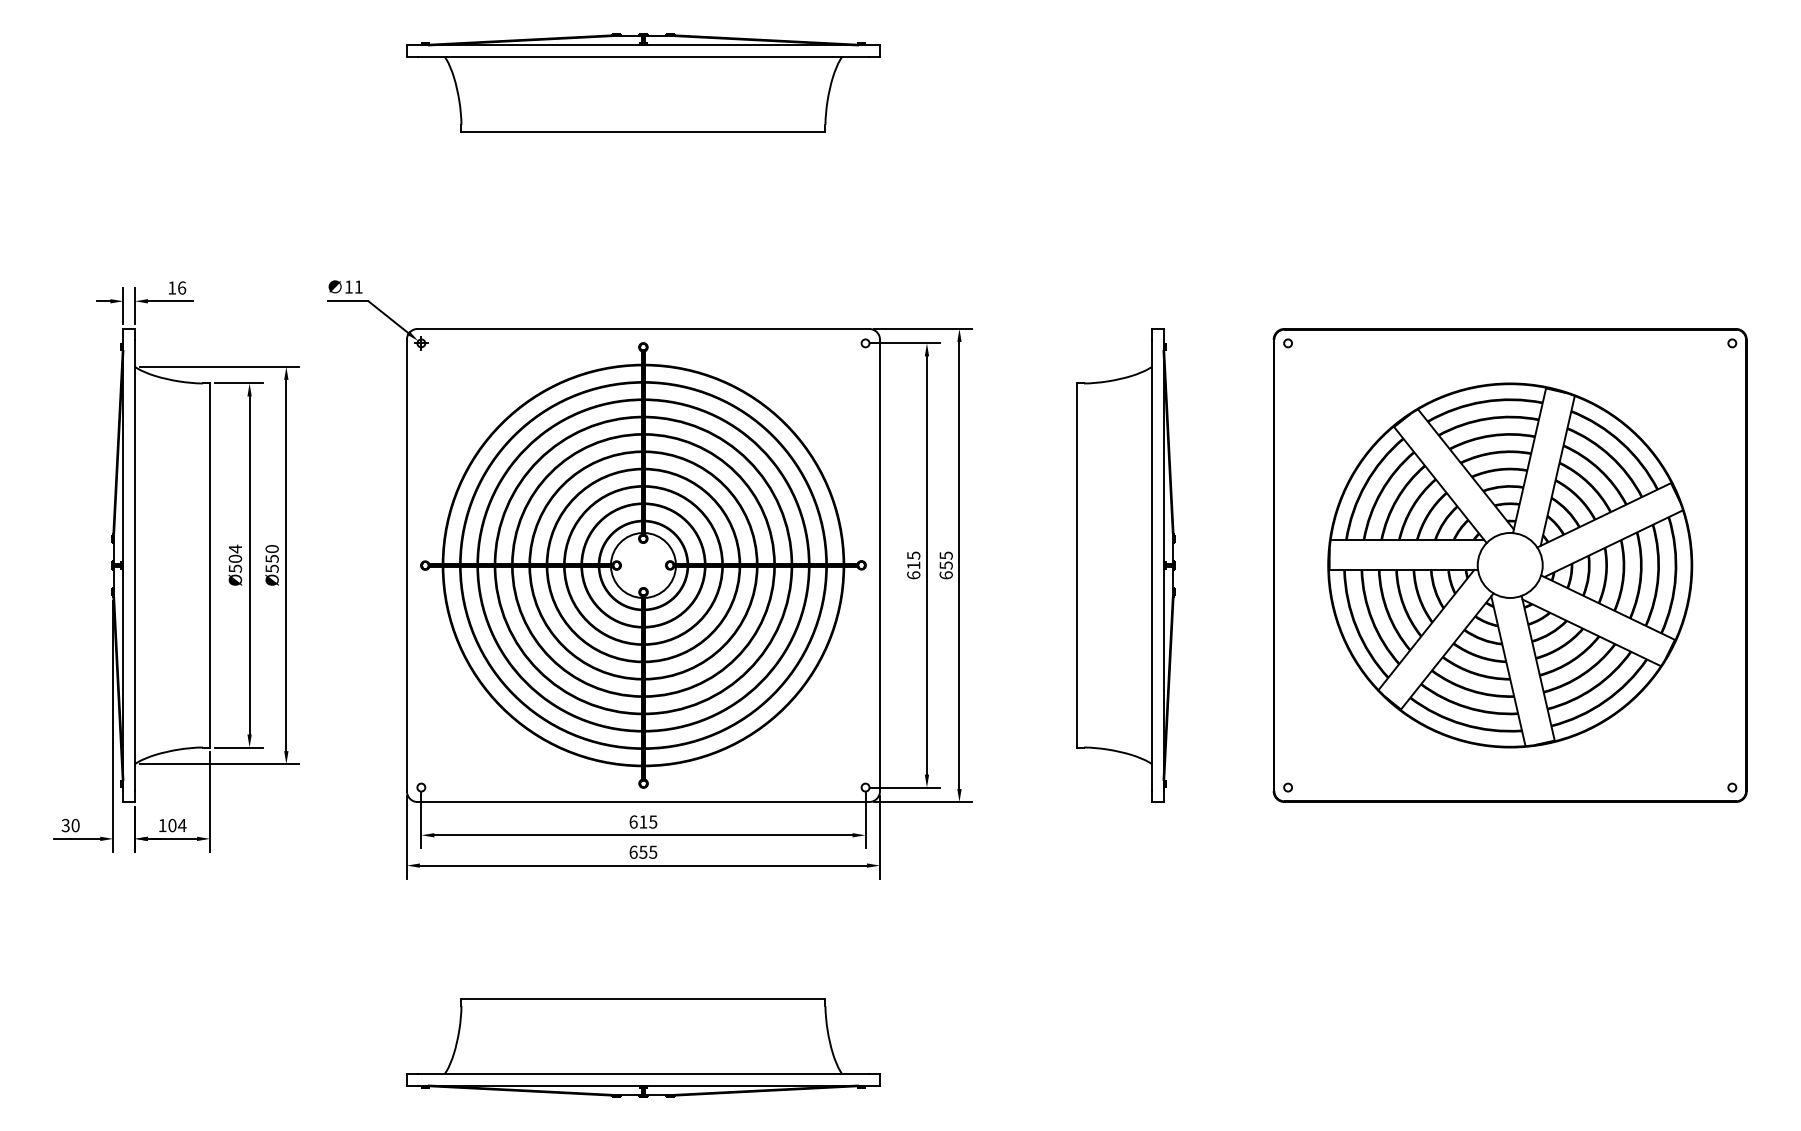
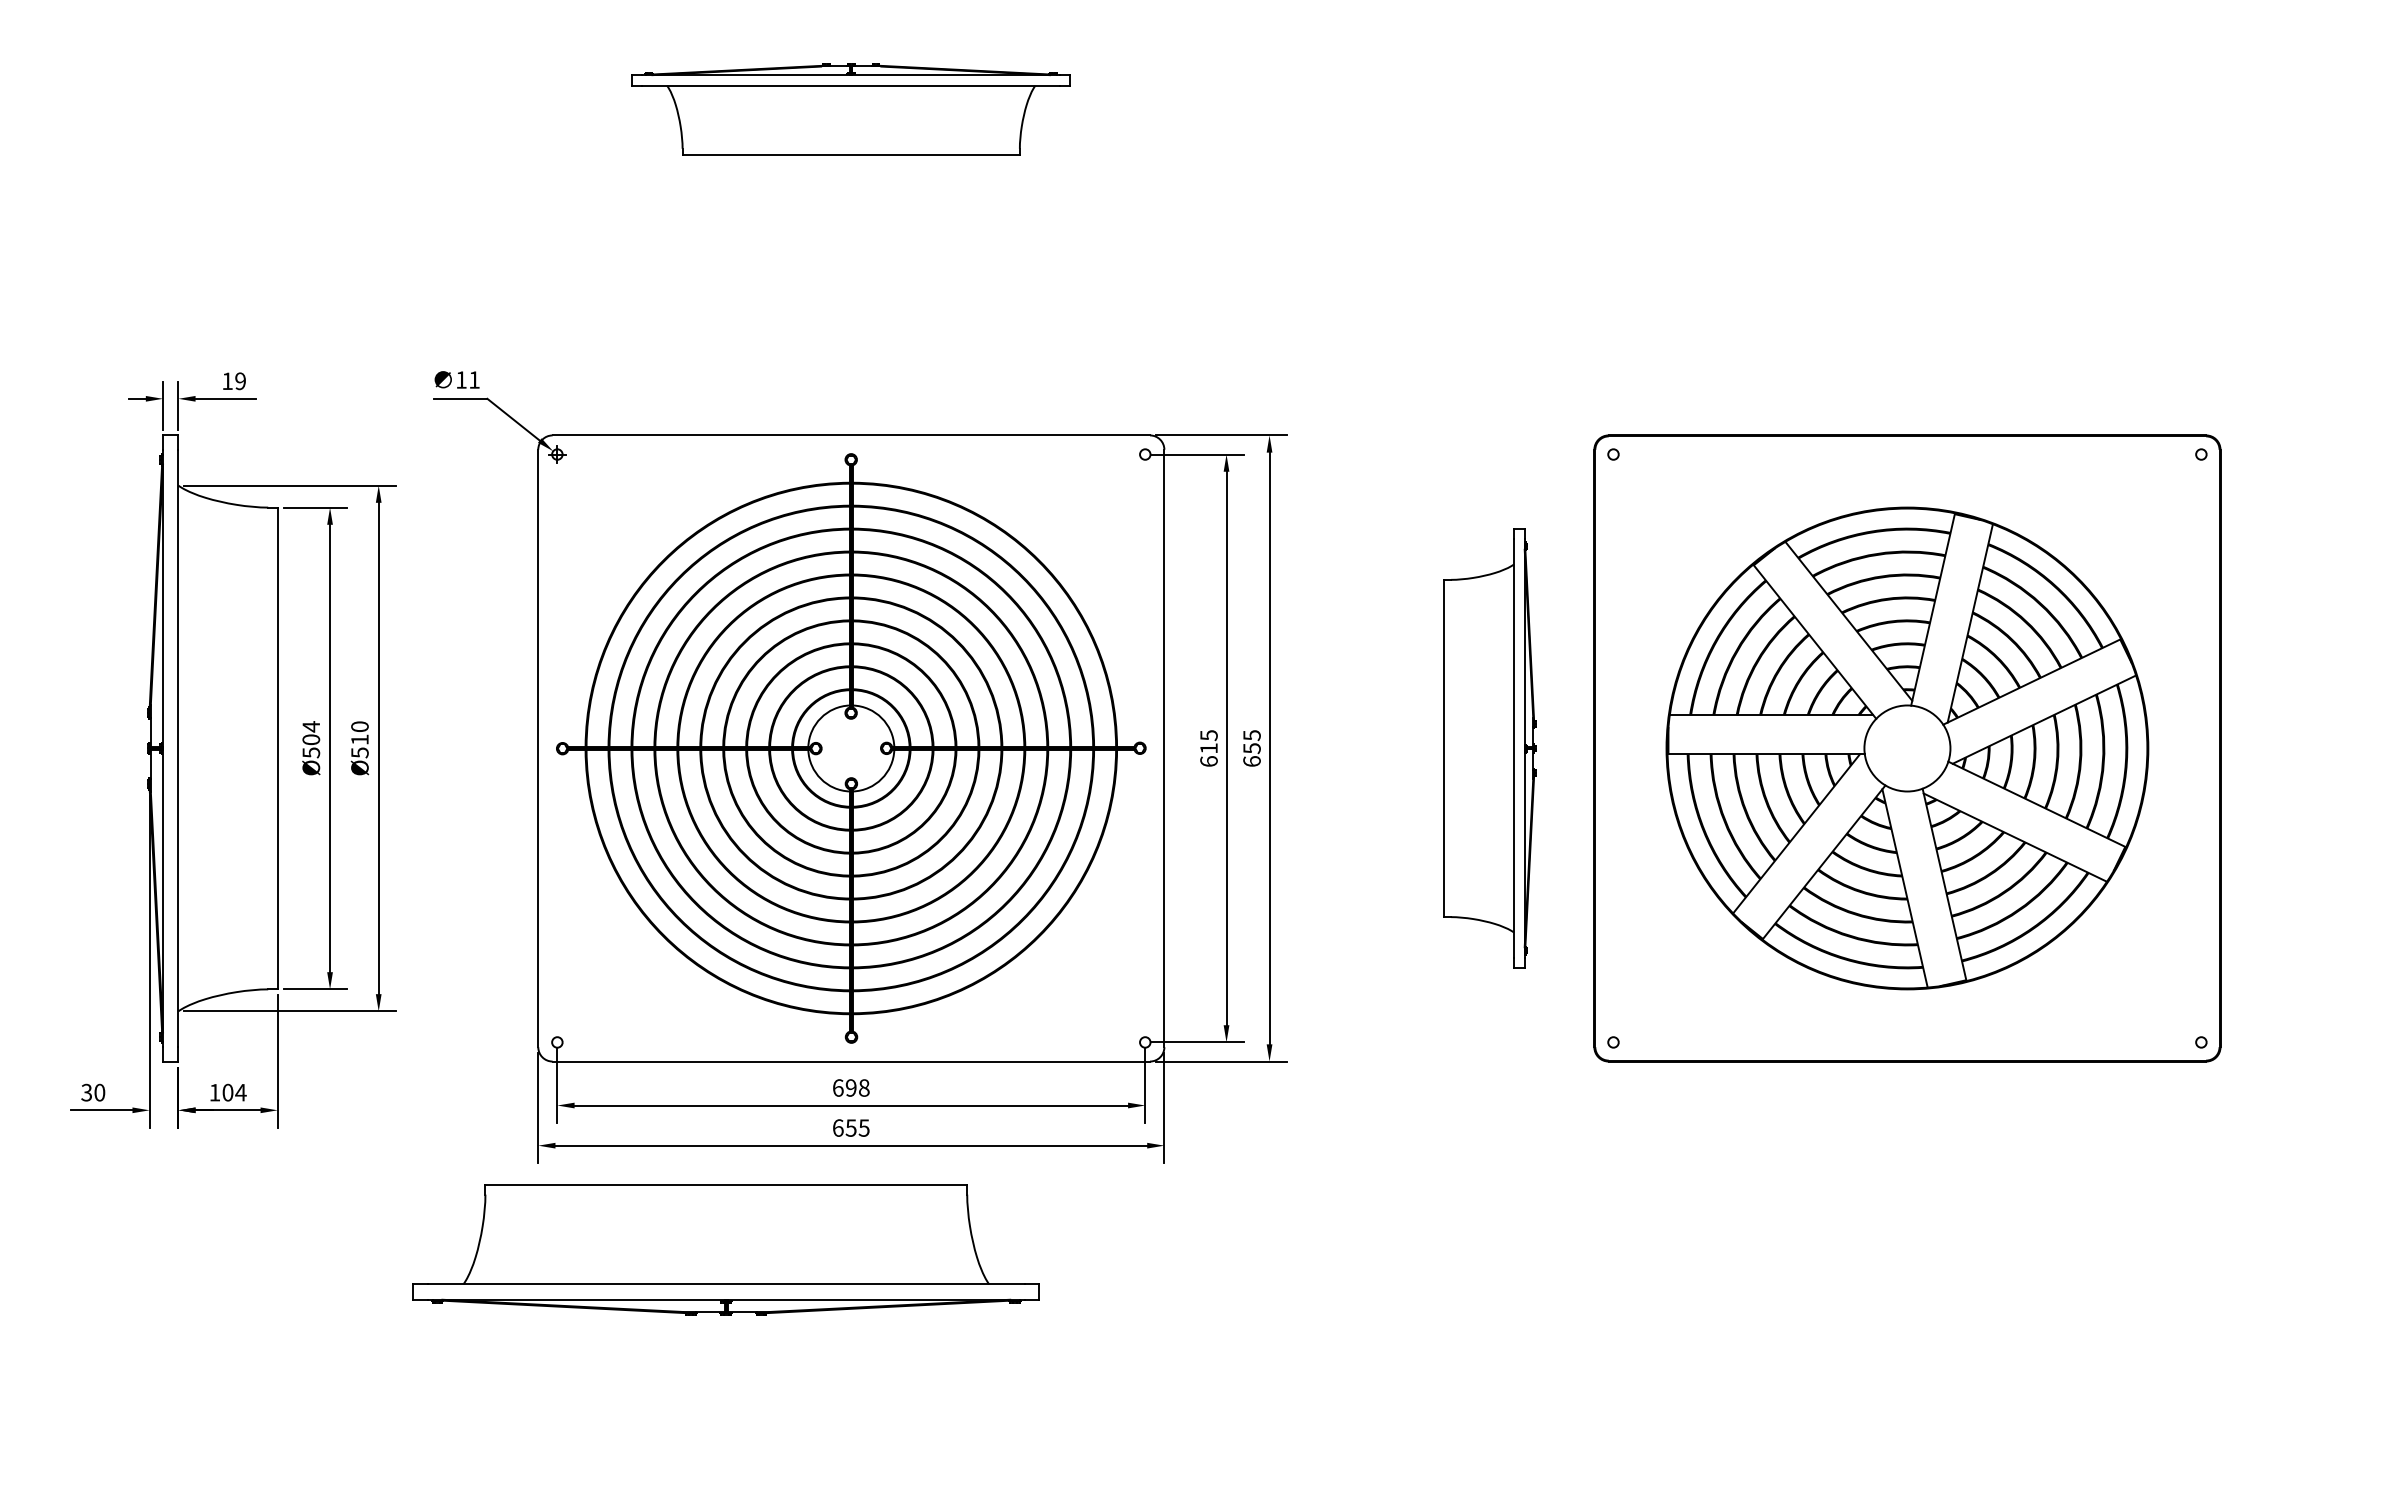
part: (642, 82) -> (850, 109), size x0.7
text: (181, 288) -> (240, 381), 16 -> 19
text: (271, 558) -> (359, 739), Ø550 -> Ø510
part: (1125, 565) -> (1489, 748), size x0.7
part: (1510, 565) -> (1907, 748), moved
text: (648, 821) -> (857, 1087), 615 -> 698
part: (642, 1047) -> (725, 1249), moved

